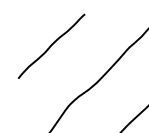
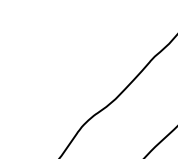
curve: (51, 45) -> (61, 54), removed

